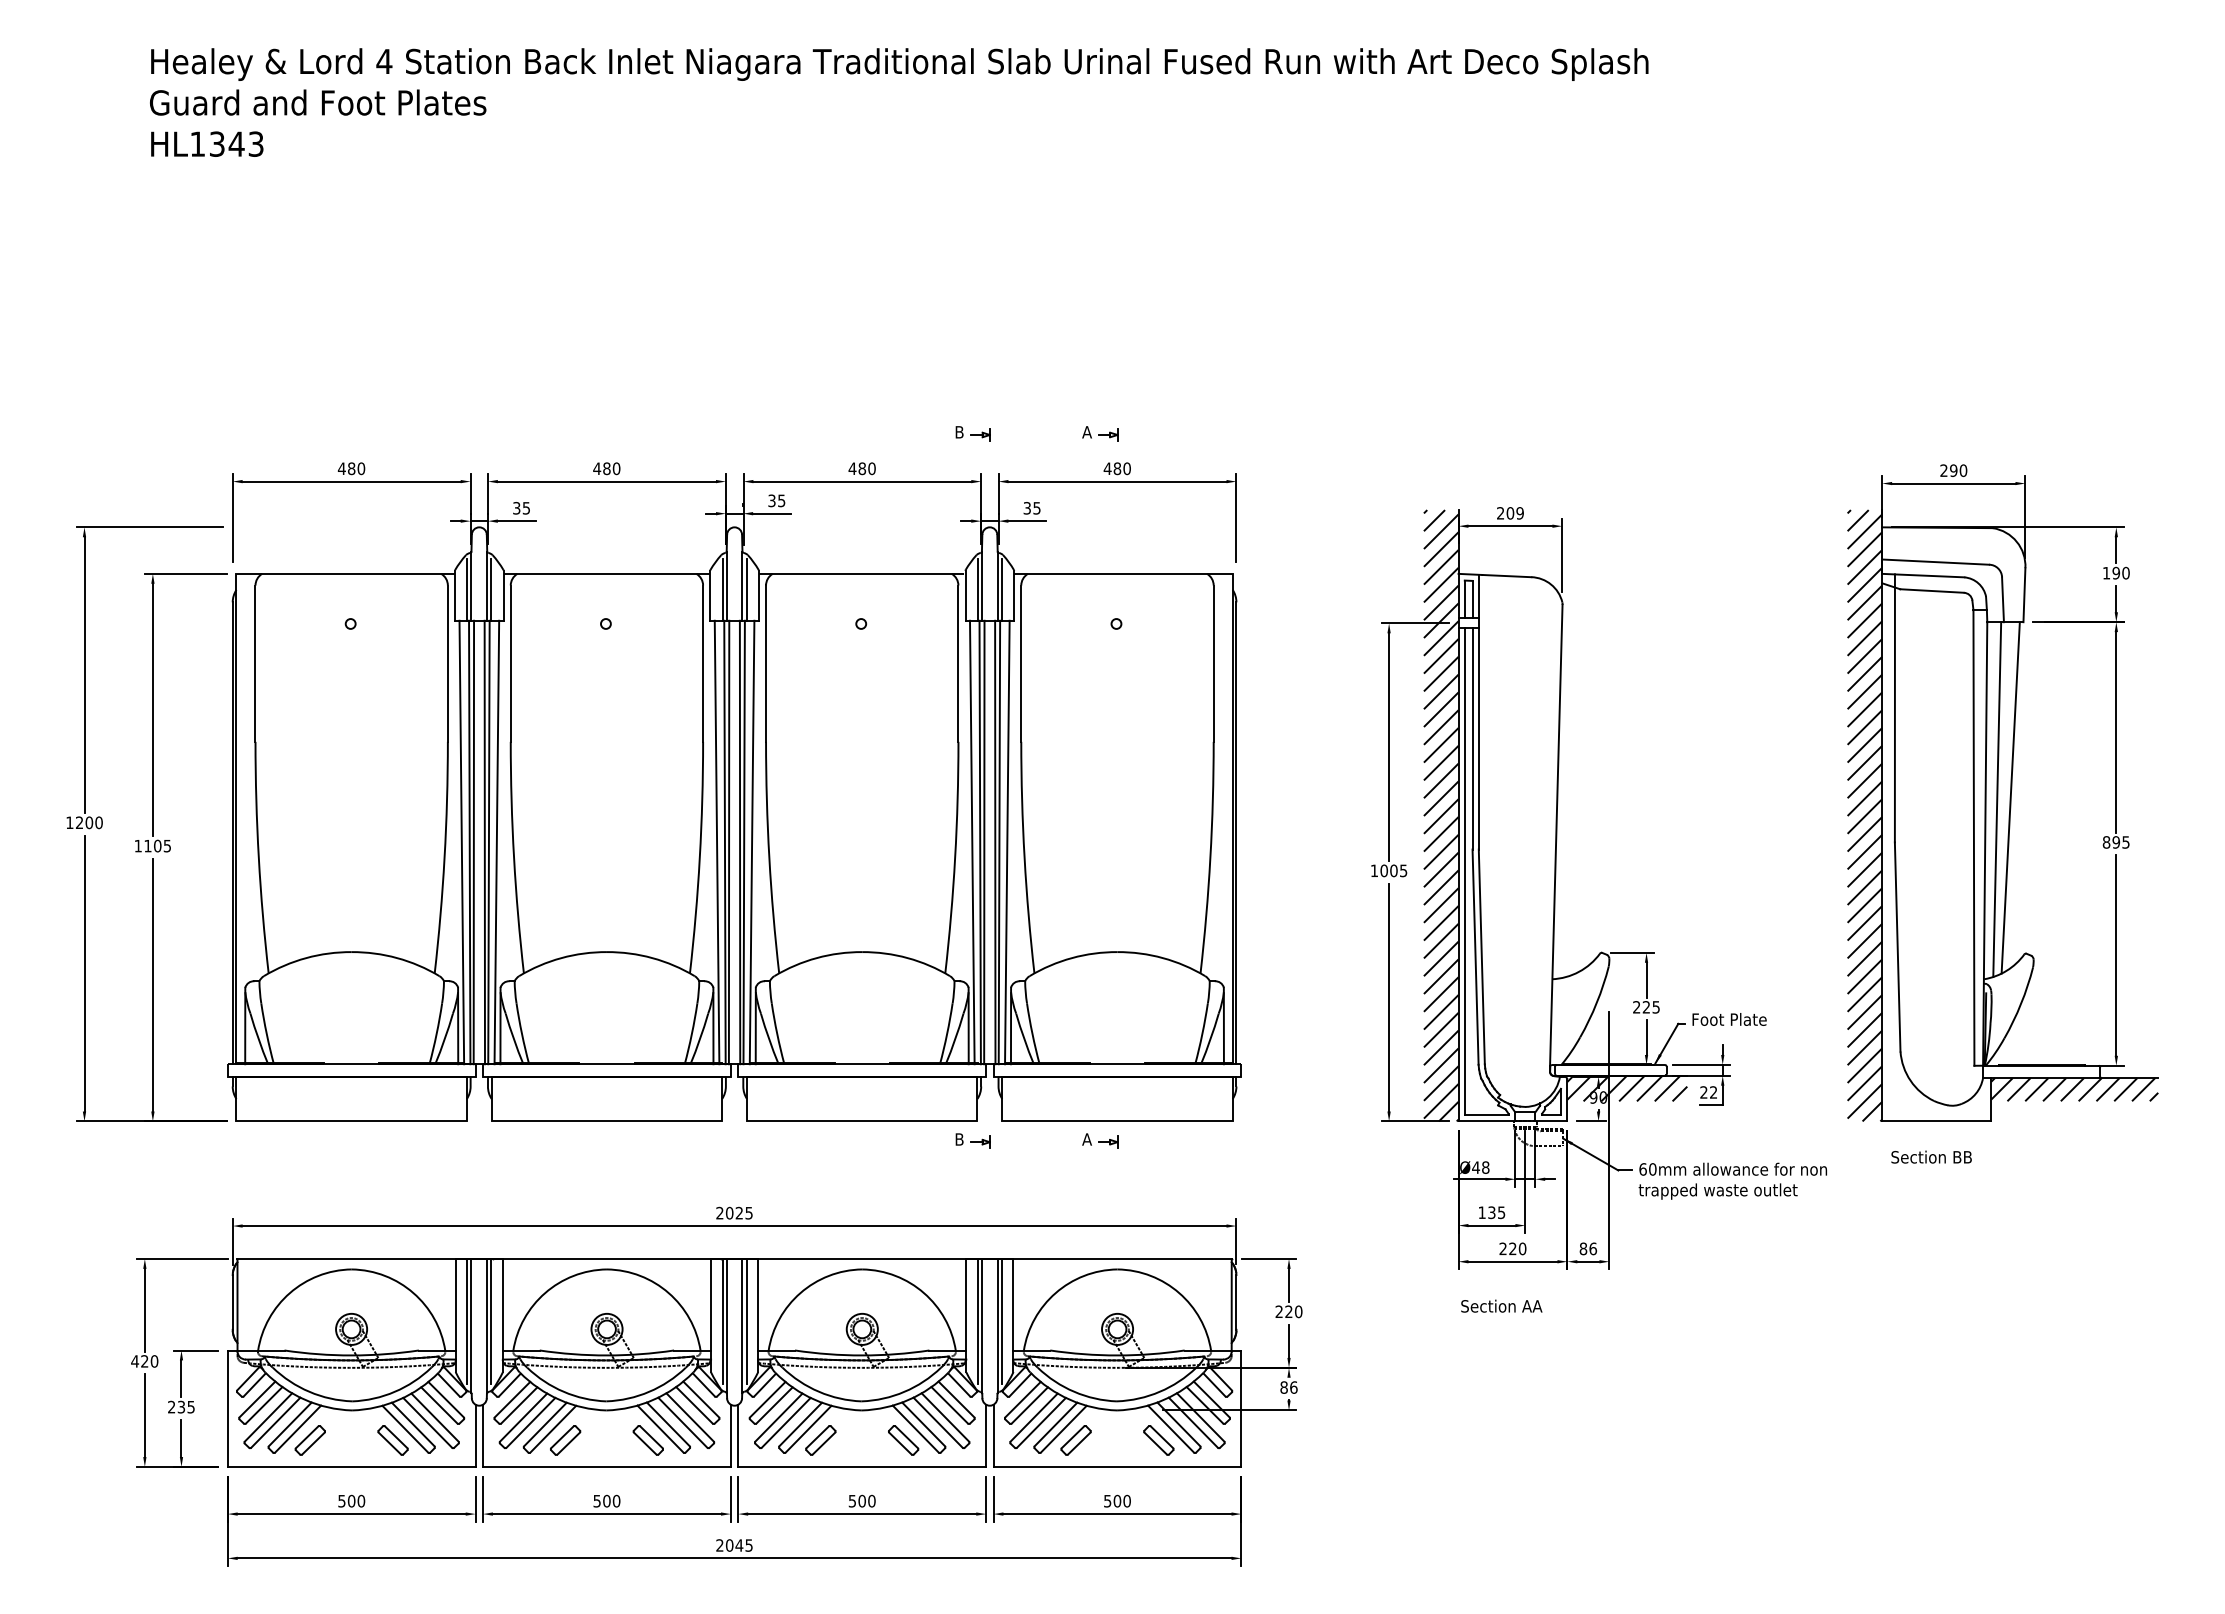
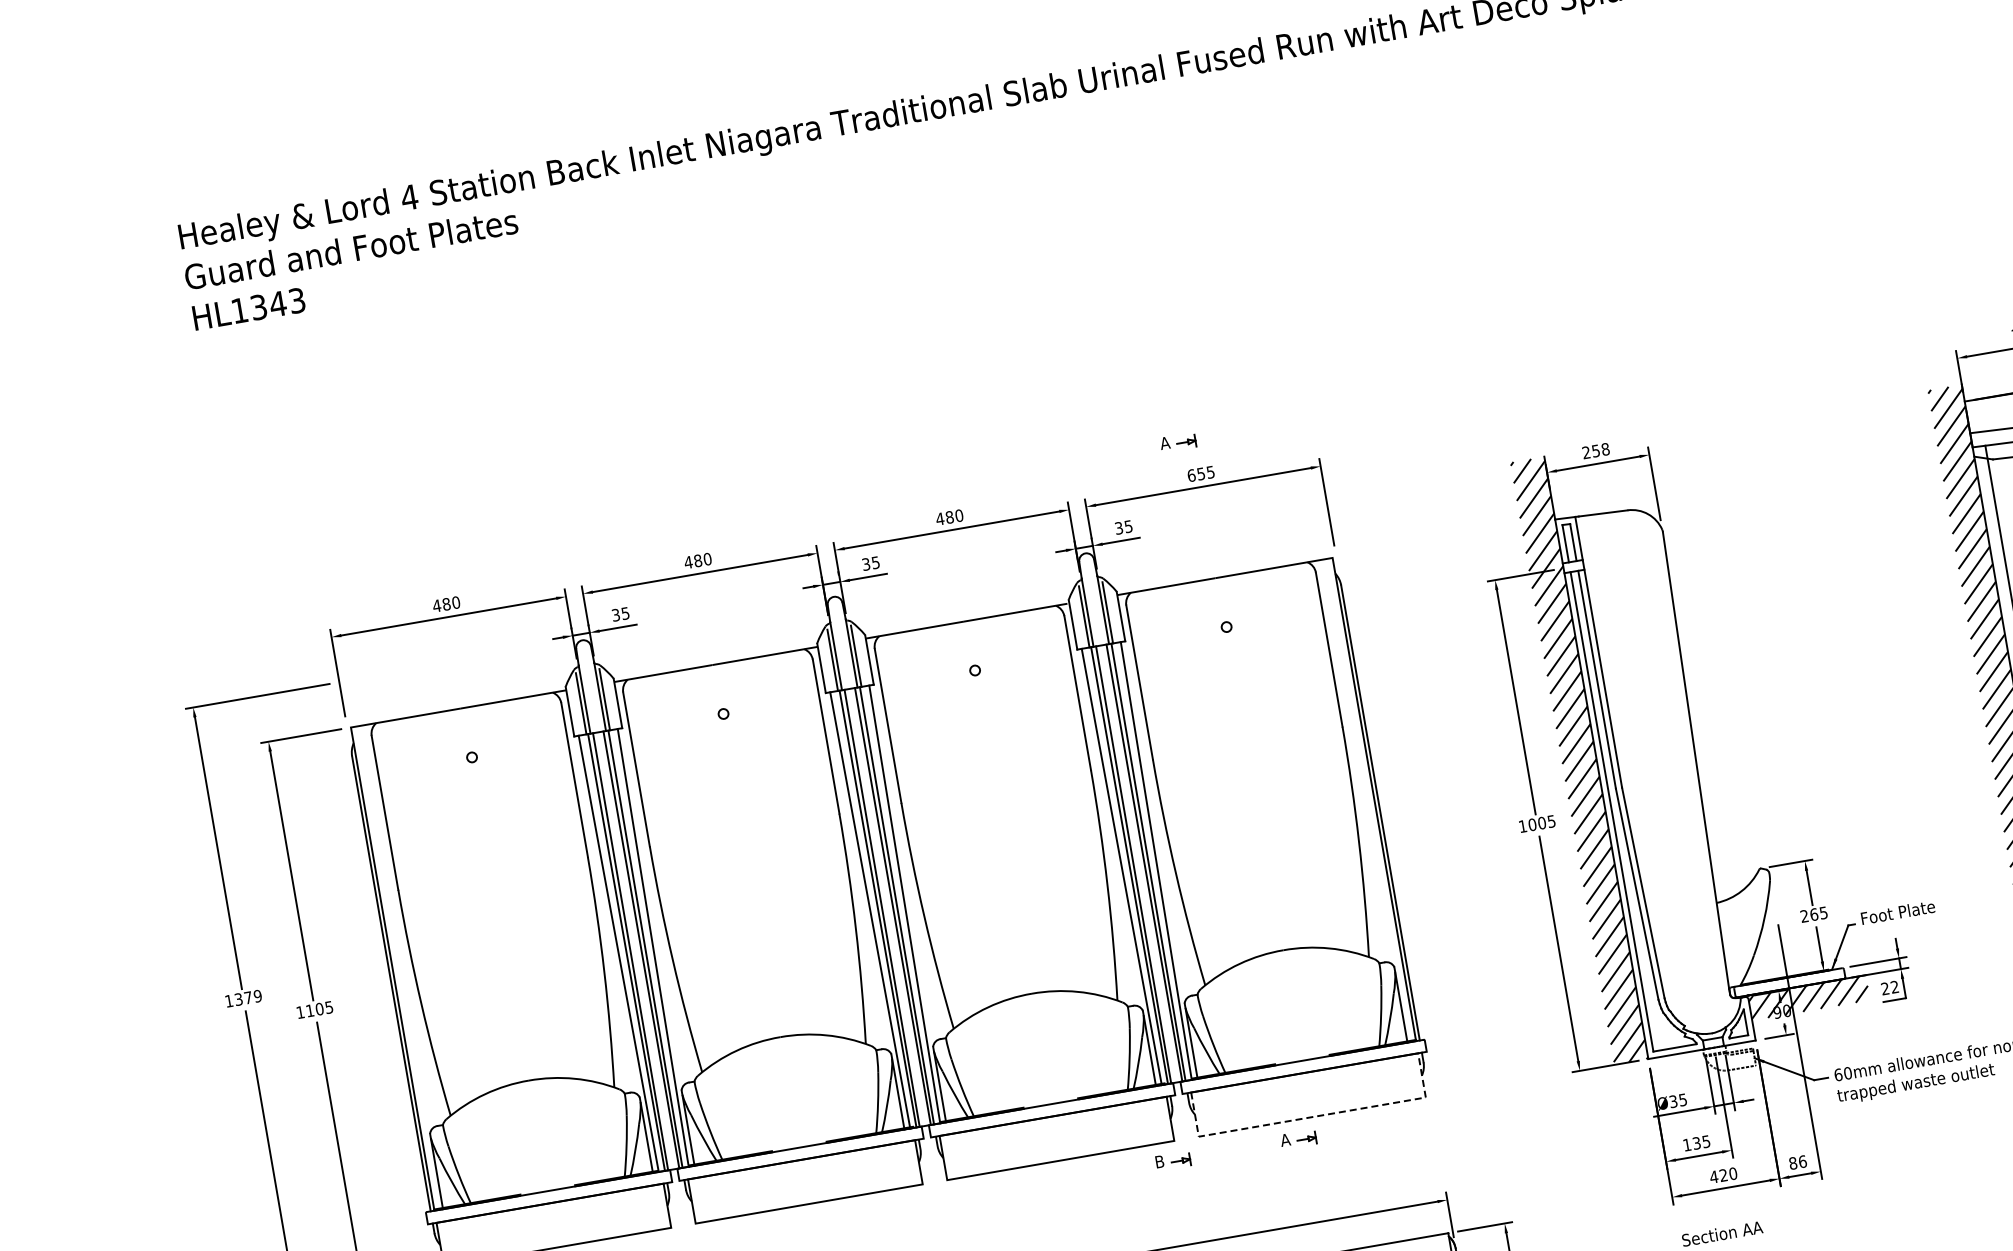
part: (972, 433) -> (1052, 463), removed
text: (1116, 468) -> (1200, 473), 480 -> 655
text: (1514, 513) -> (1600, 450), 209 -> 258
text: (89, 822) -> (248, 997), 1200 -> 1379
text: (1646, 1007) -> (1814, 914), 225 -> 265
line: (1117, 1121) -> (1312, 1117), solid -> dashed
text: (1480, 1167) -> (1677, 1100), 48 -> 35
text: (1503, 1248) -> (1714, 1176), 220 -> 420

